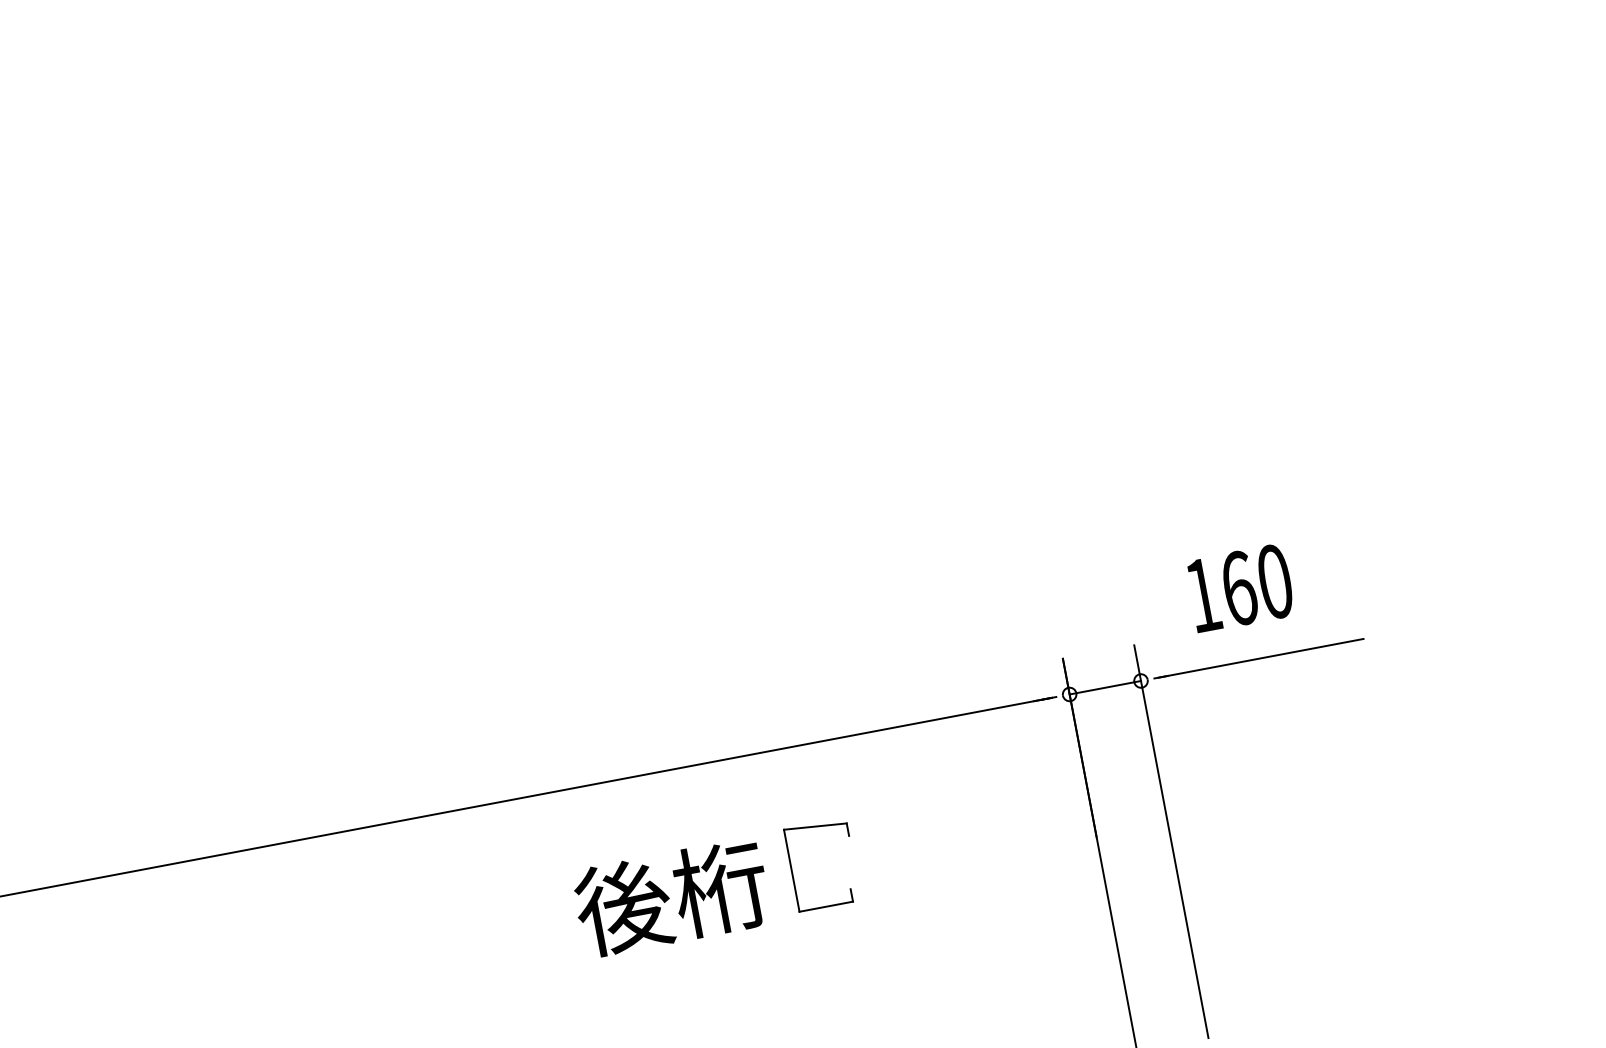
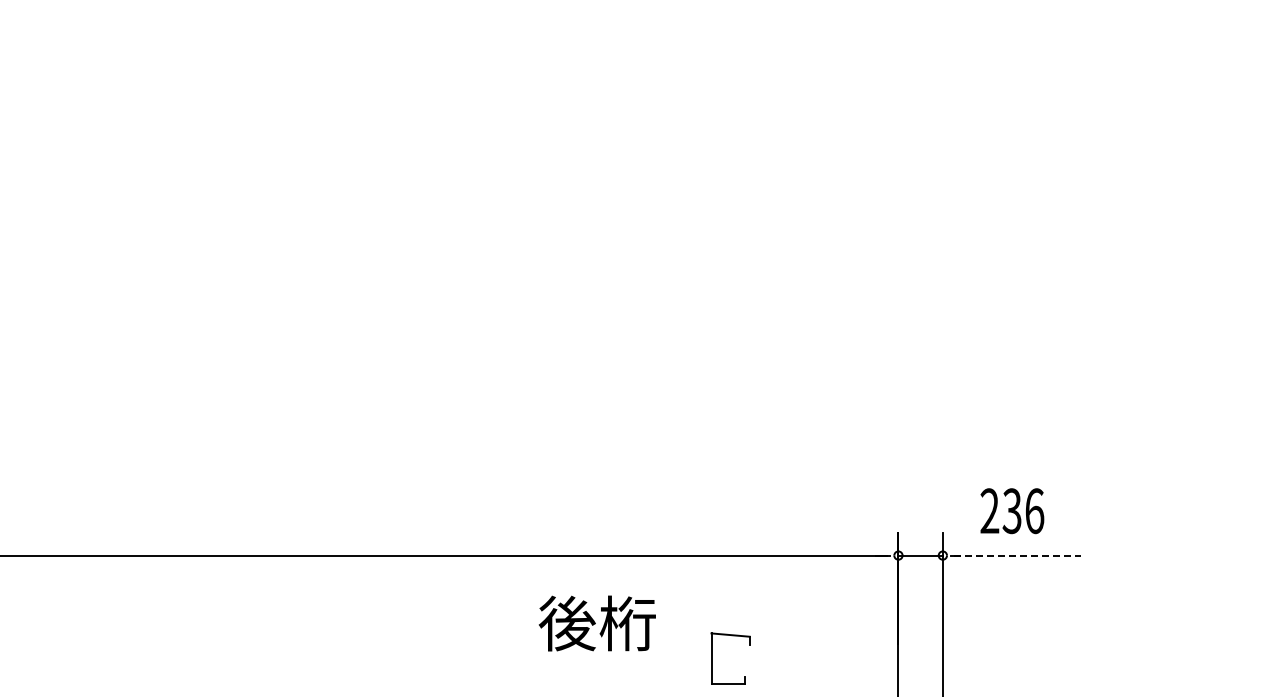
text: (1239, 588) -> (1012, 511), 160 -> 236
line: (1260, 658) -> (1017, 555), solid -> dashed
part: (793, 869) -> (712, 658), moved
text: (670, 897) -> (596, 623), moved

